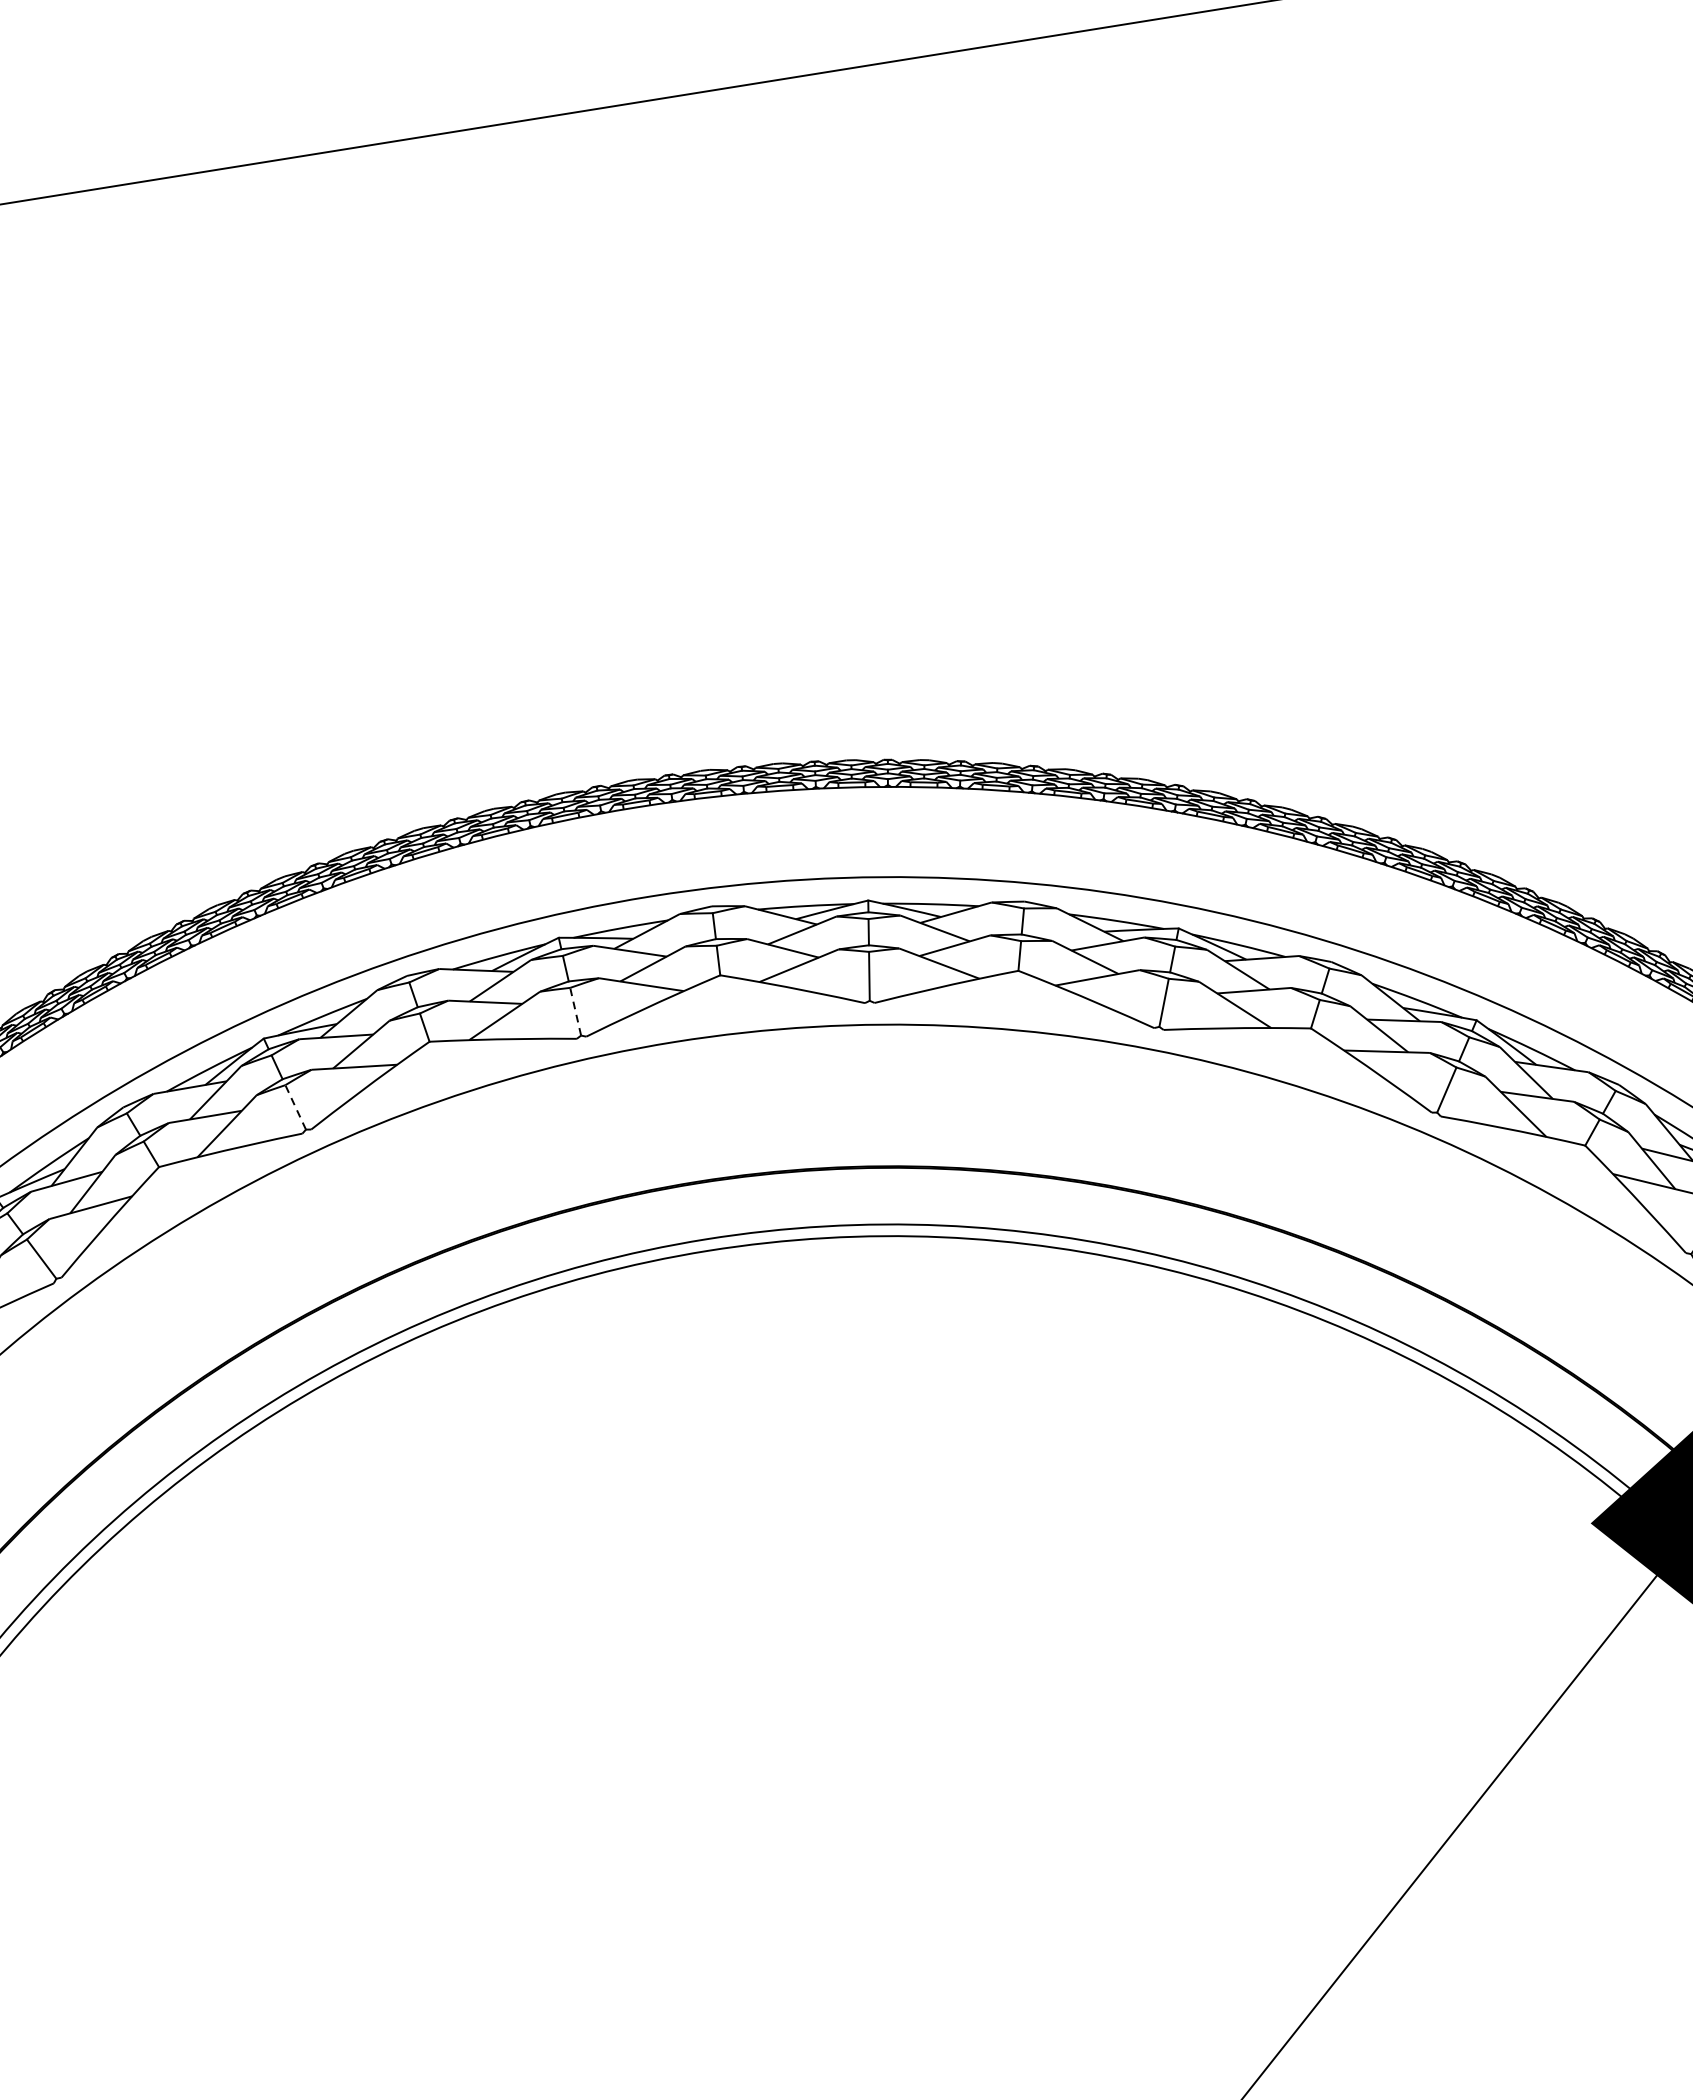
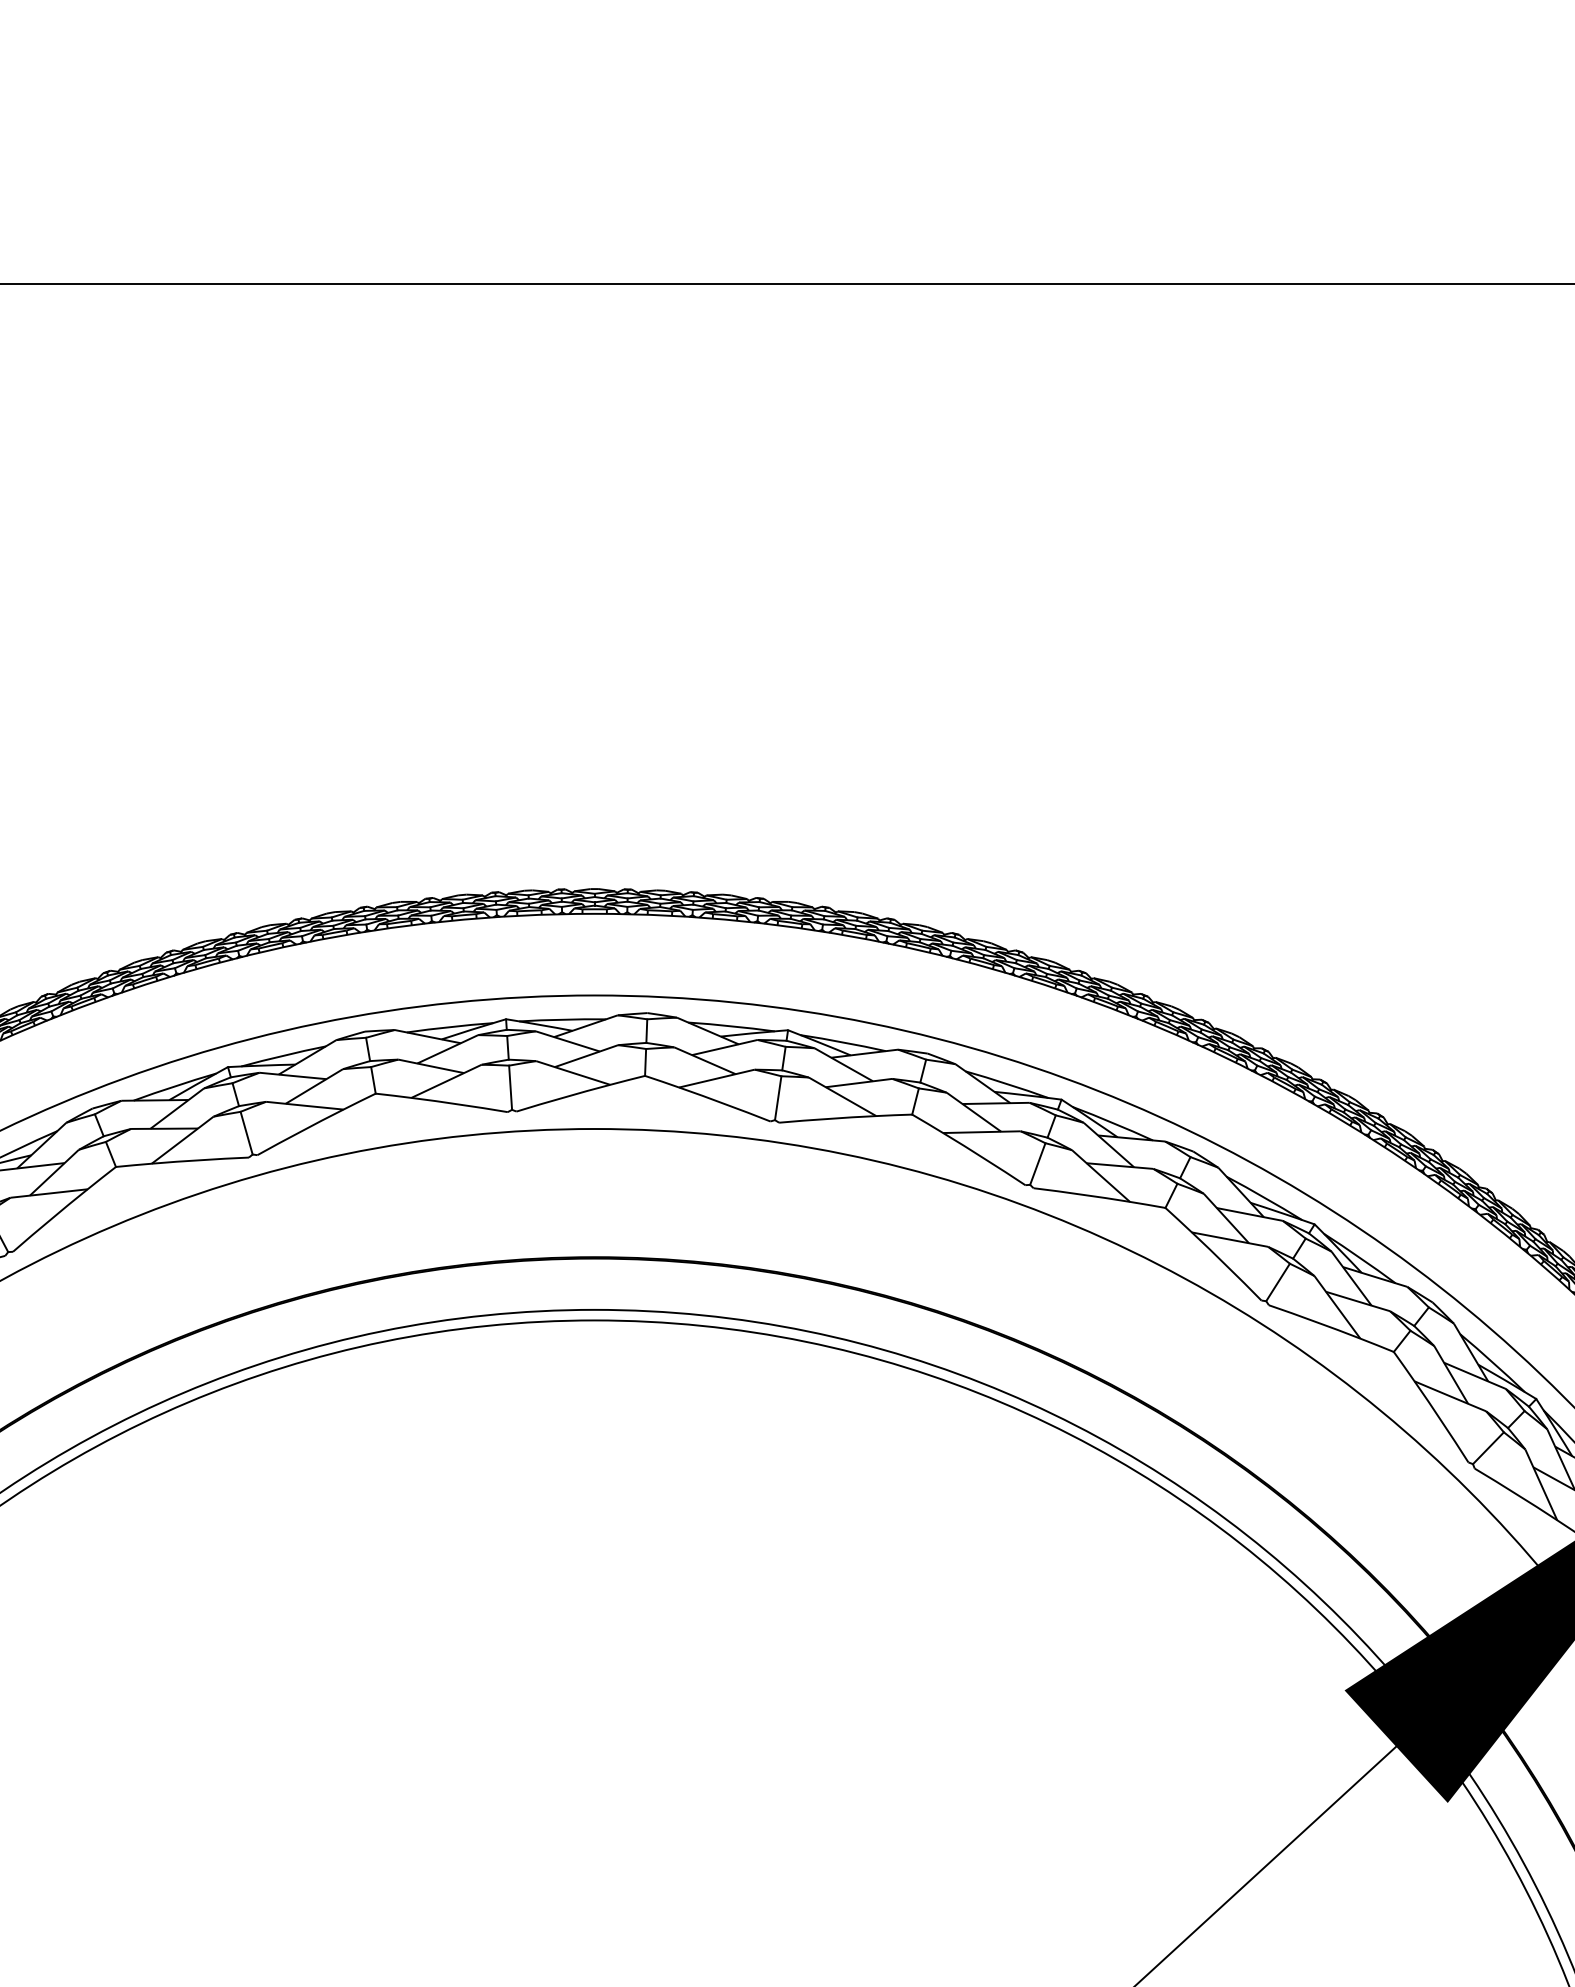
line: (575, 1011) -> (510, 1087), dashed -> solid
line: (295, 1106) -> (246, 1132), dashed -> solid

